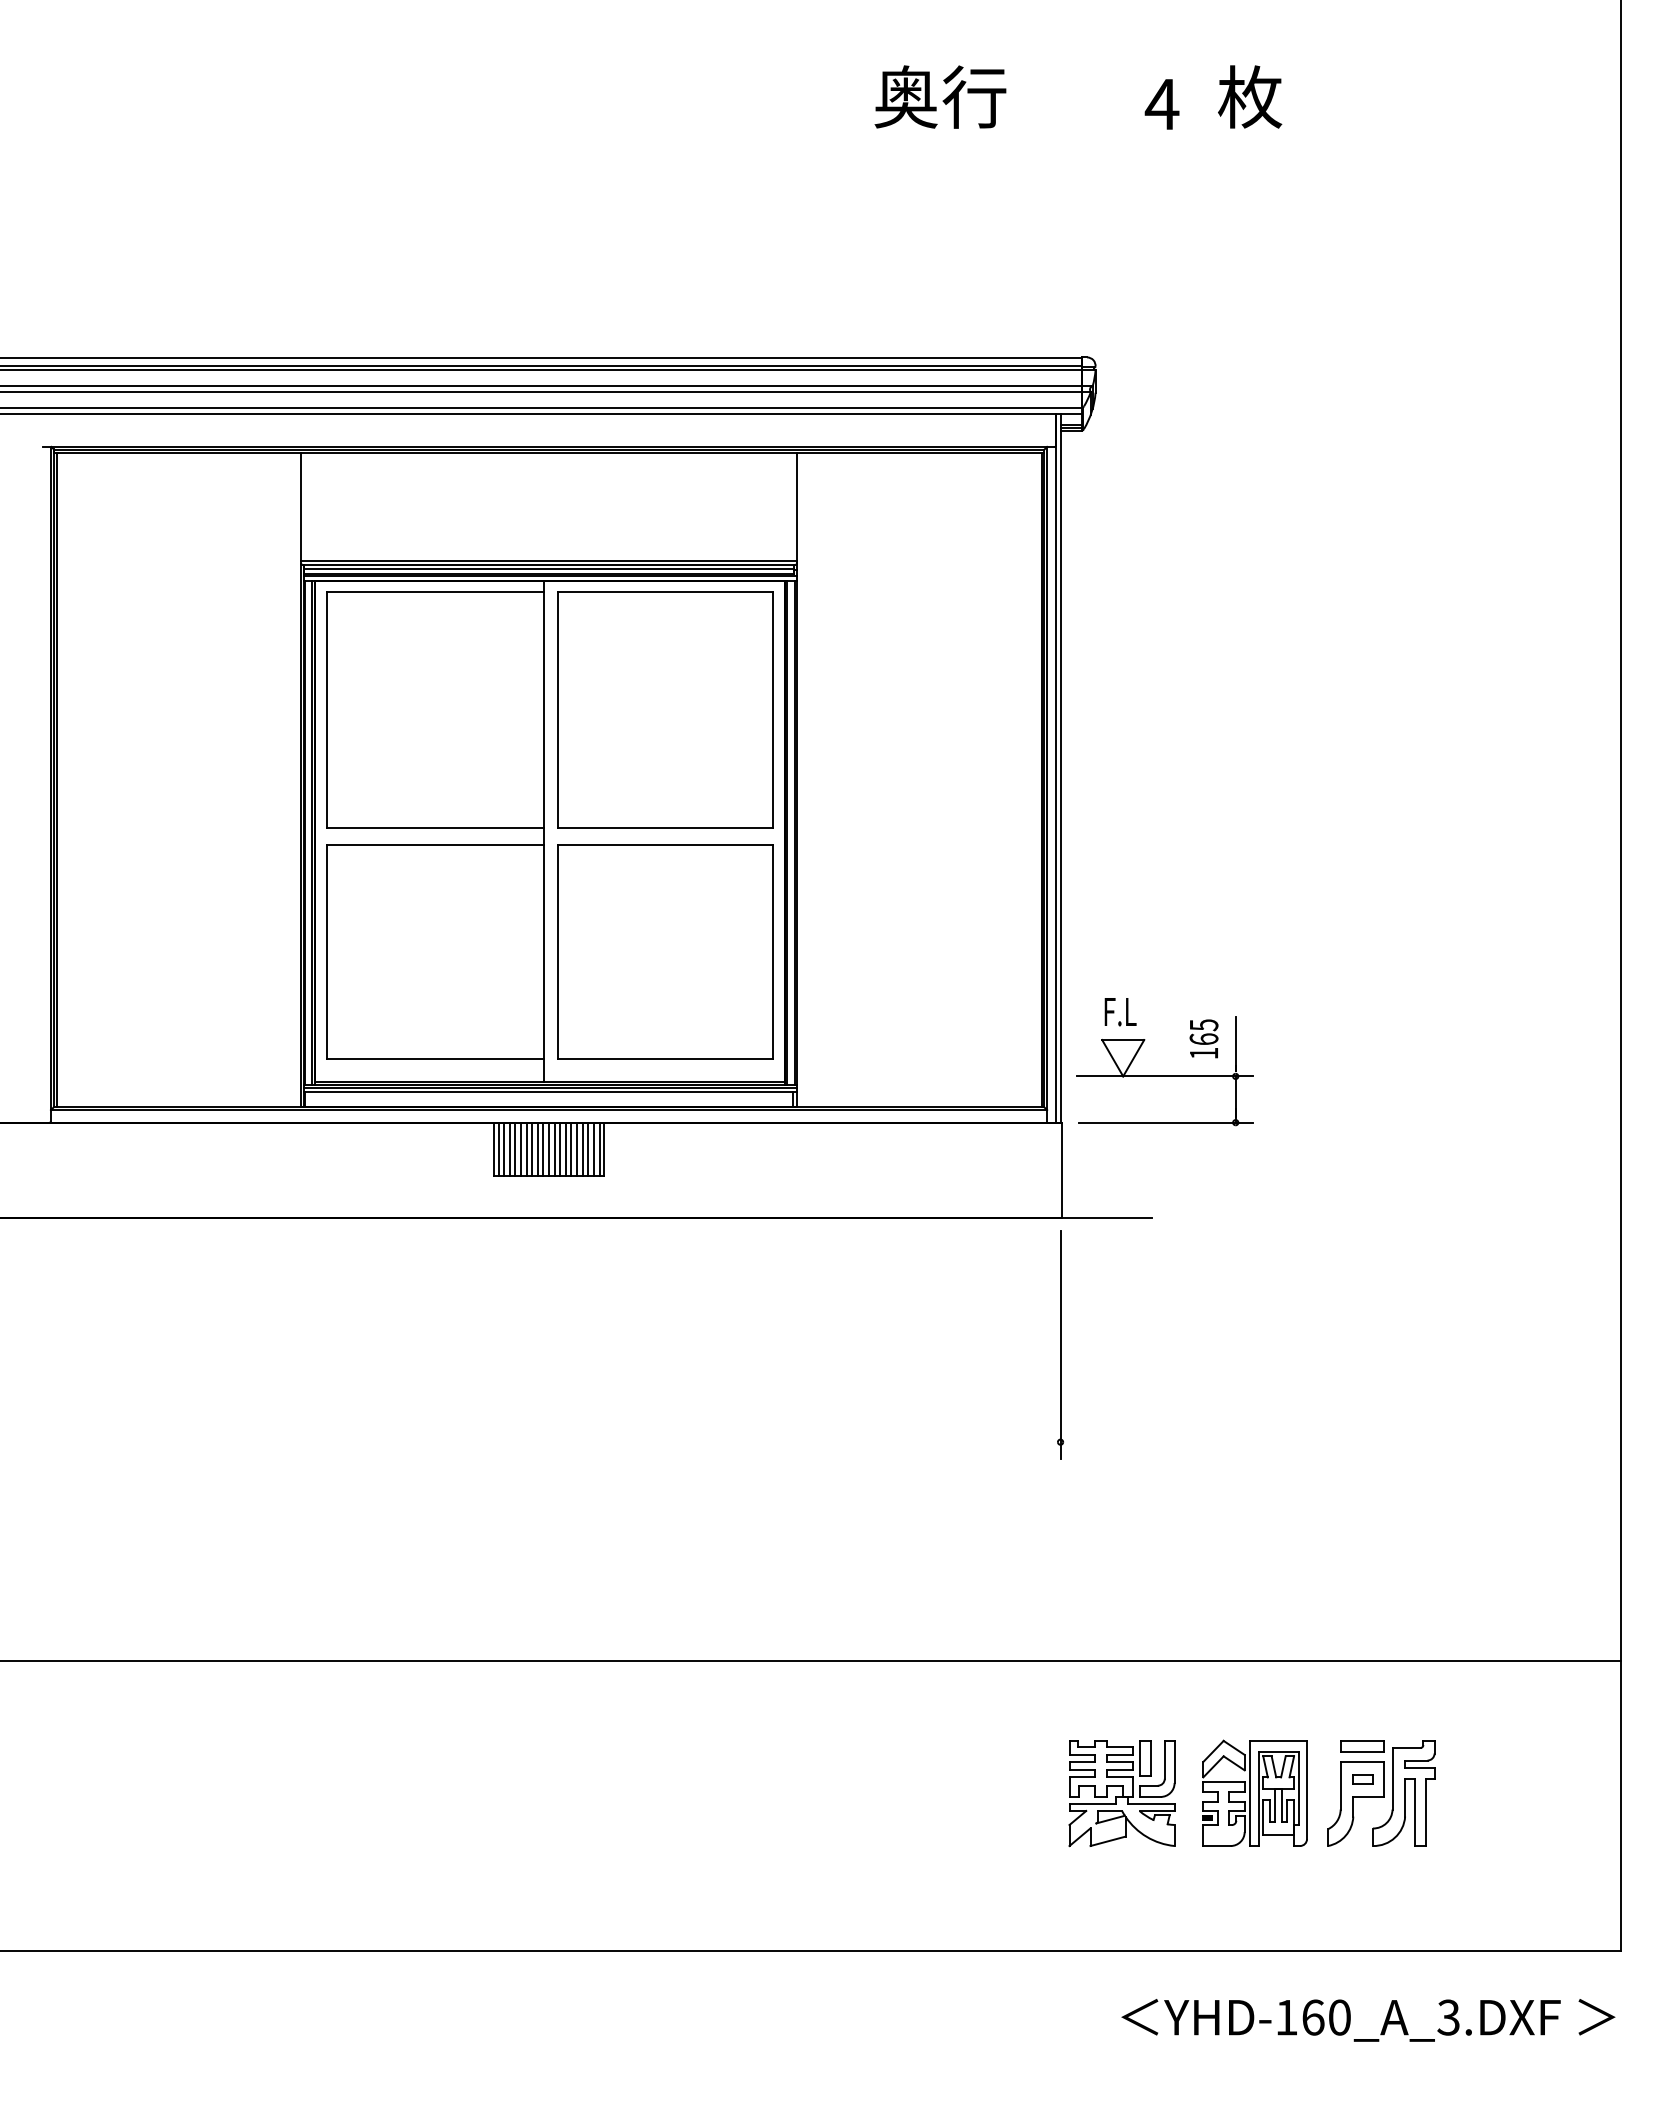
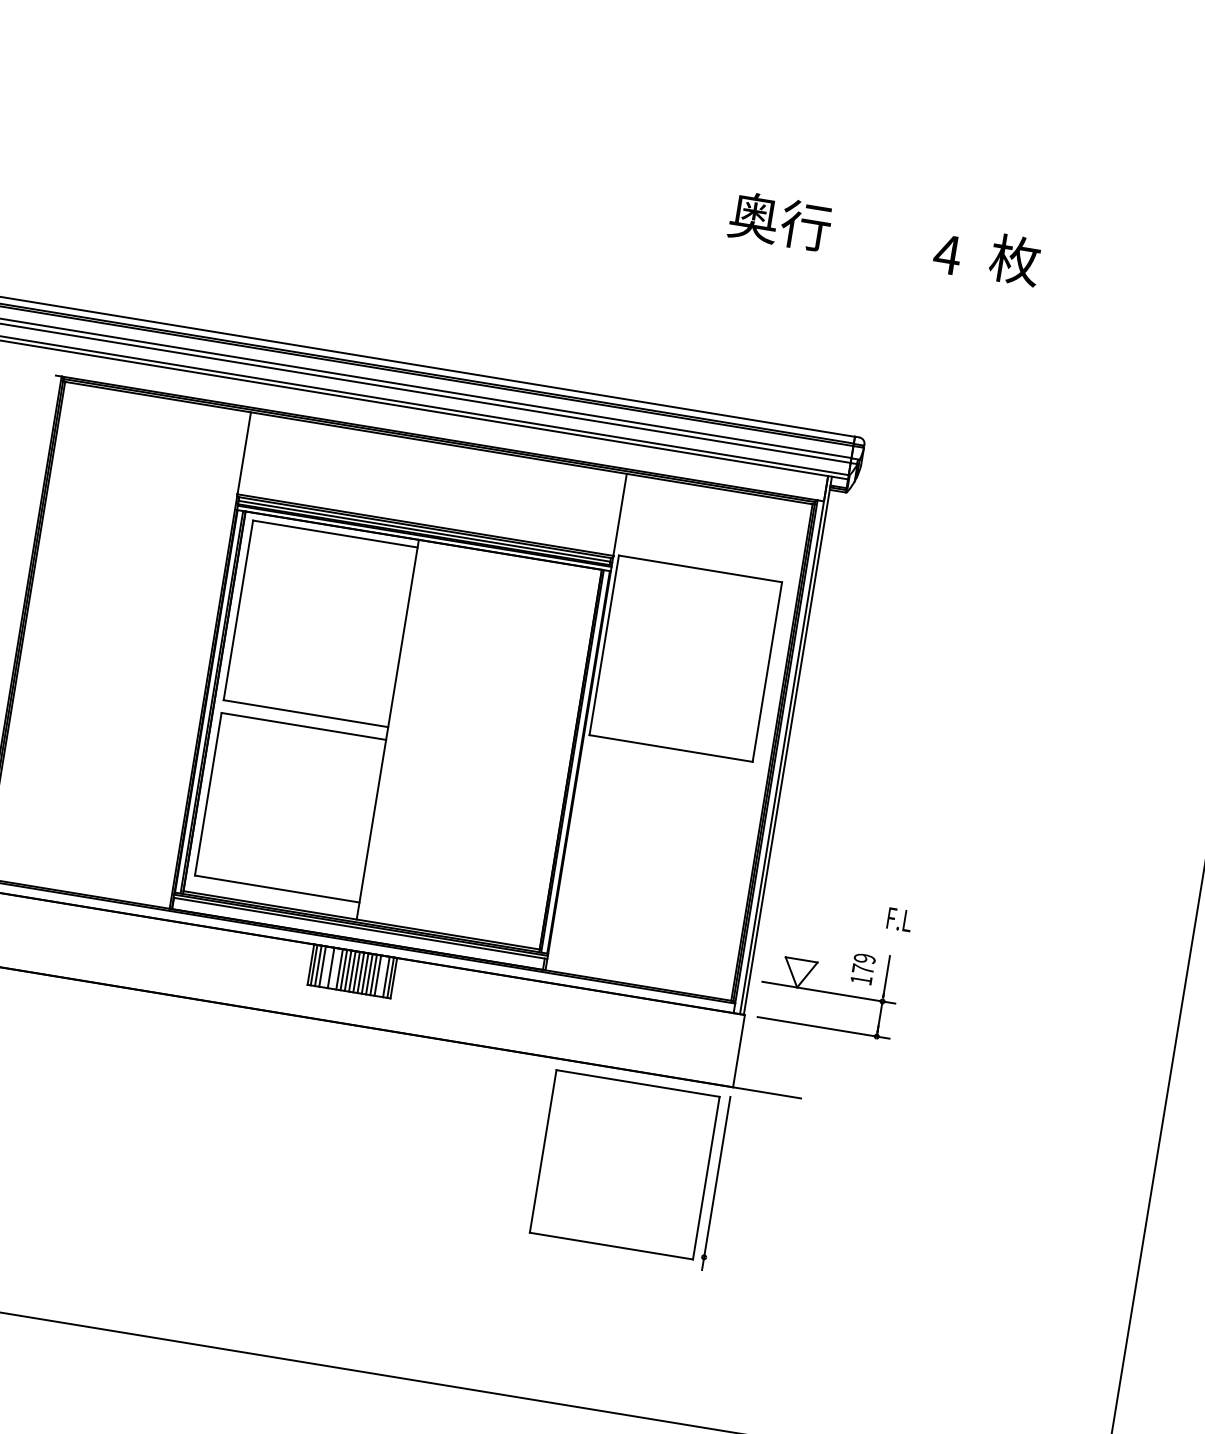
part: (665, 709) -> (686, 658), moved
part: (665, 951) -> (625, 1164), moved
text: (1120, 1012) -> (899, 920), moved
text: (1203, 1032) -> (863, 964), 165 -> 179
line: (515, 1148) -> (327, 966), removed
line: (526, 1148) -> (335, 968), removed
line: (588, 1148) -> (382, 975), removed

